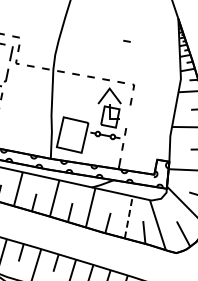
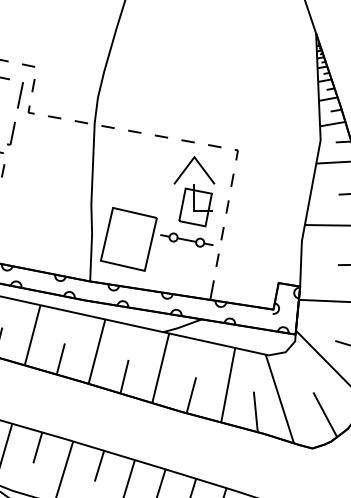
line: (126, 40) -> (224, 71), removed
line: (128, 116) -> (227, 206), added
line: (128, 216) -> (227, 383), dashed -> solid

